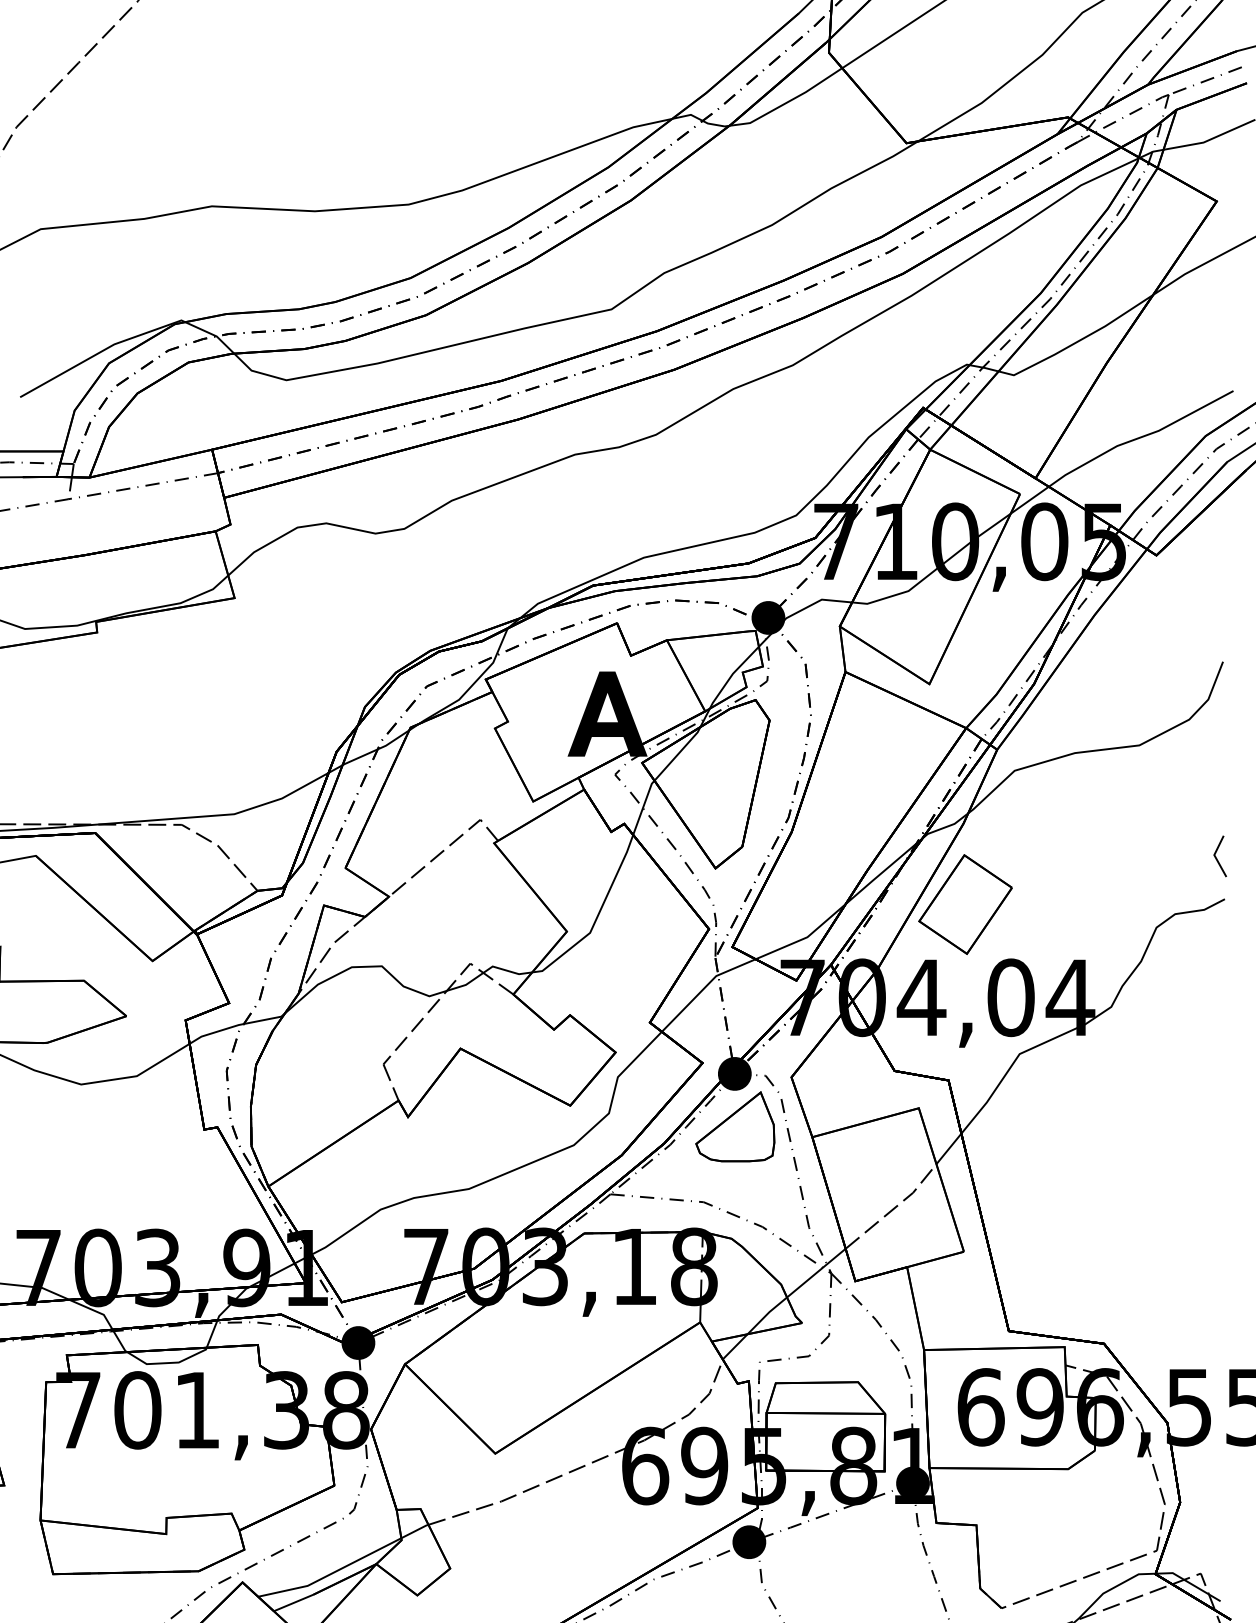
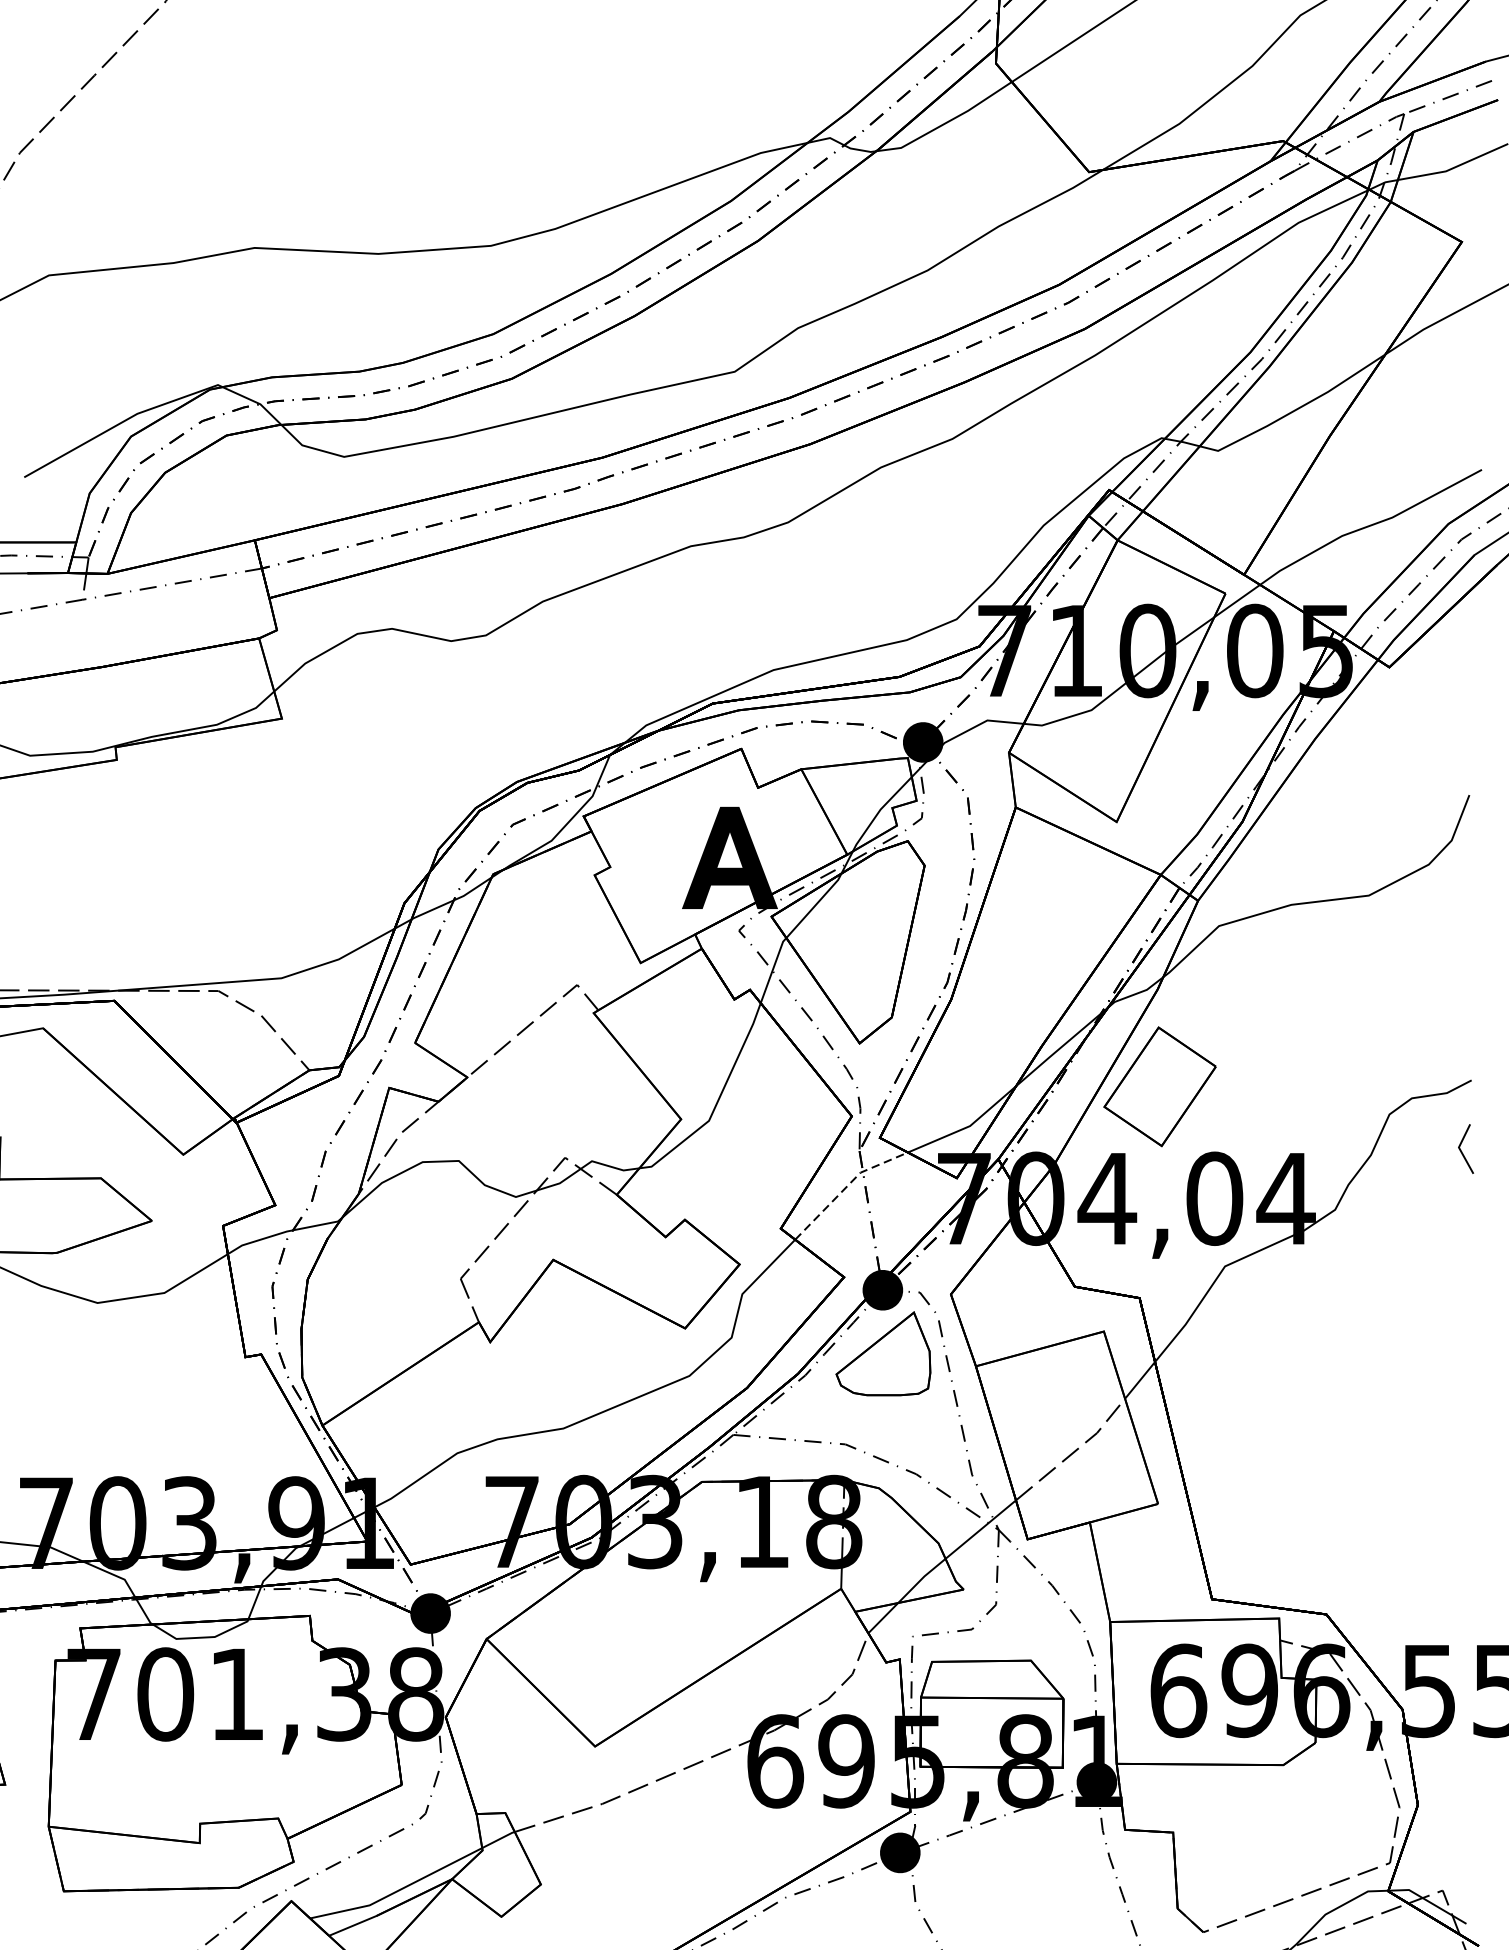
line: (1217, 858) -> (1462, 1151), moved
line: (704, 988) -> (846, 1187), solid -> dashed

